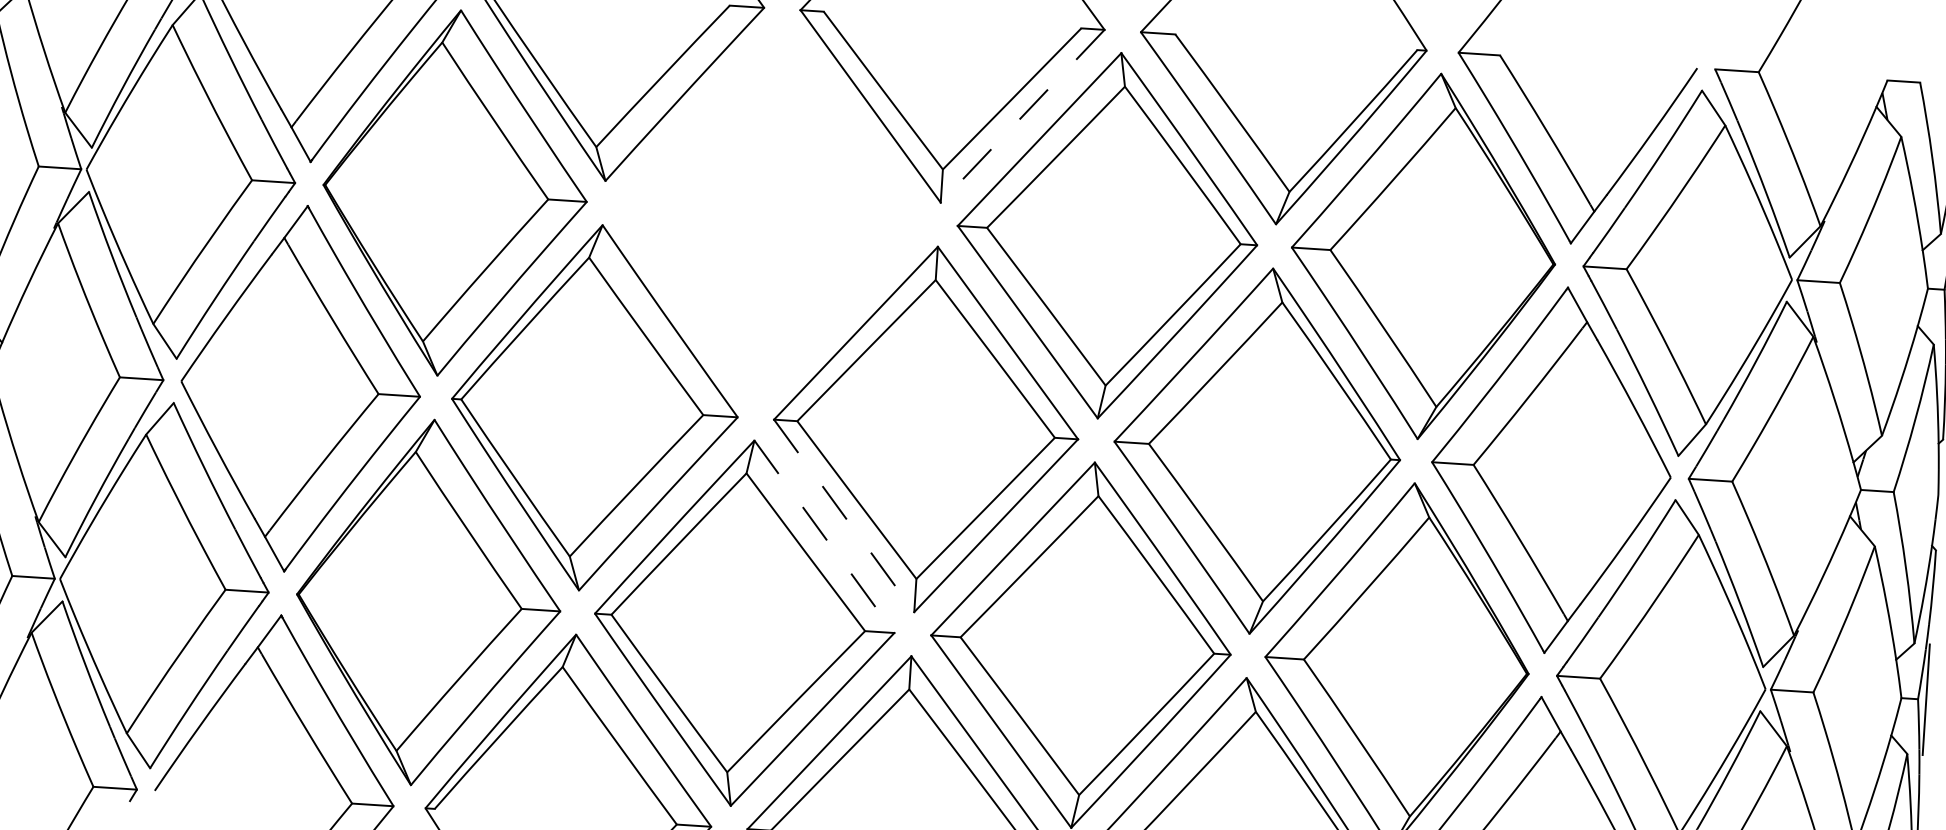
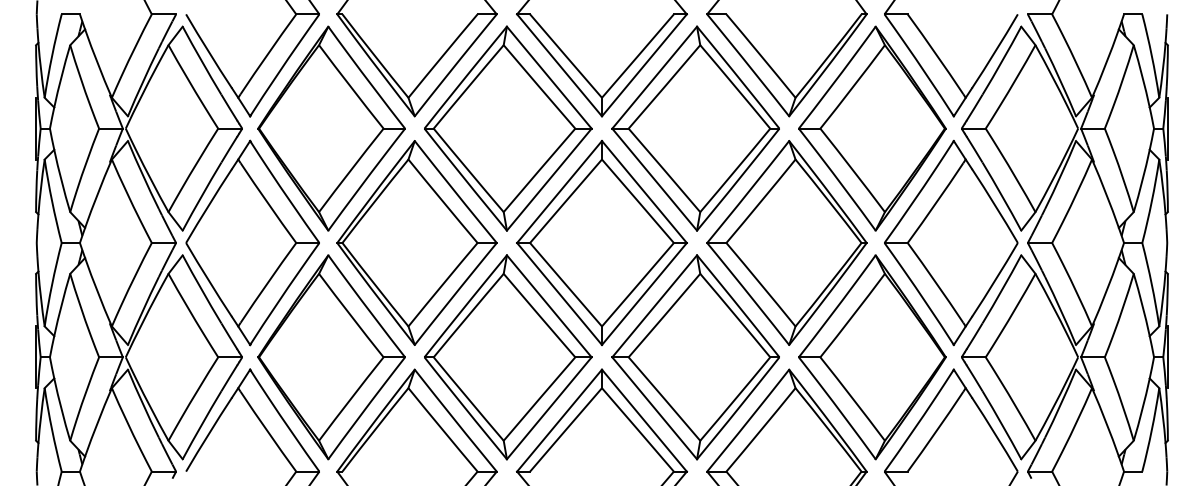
line: (1022, 116) -> (644, 65), dashed -> solid
part: (771, 213) -> (508, 128), added
line: (844, 516) -> (559, 294), dashed -> solid
line: (824, 537) -> (549, 306), dashed -> solid

